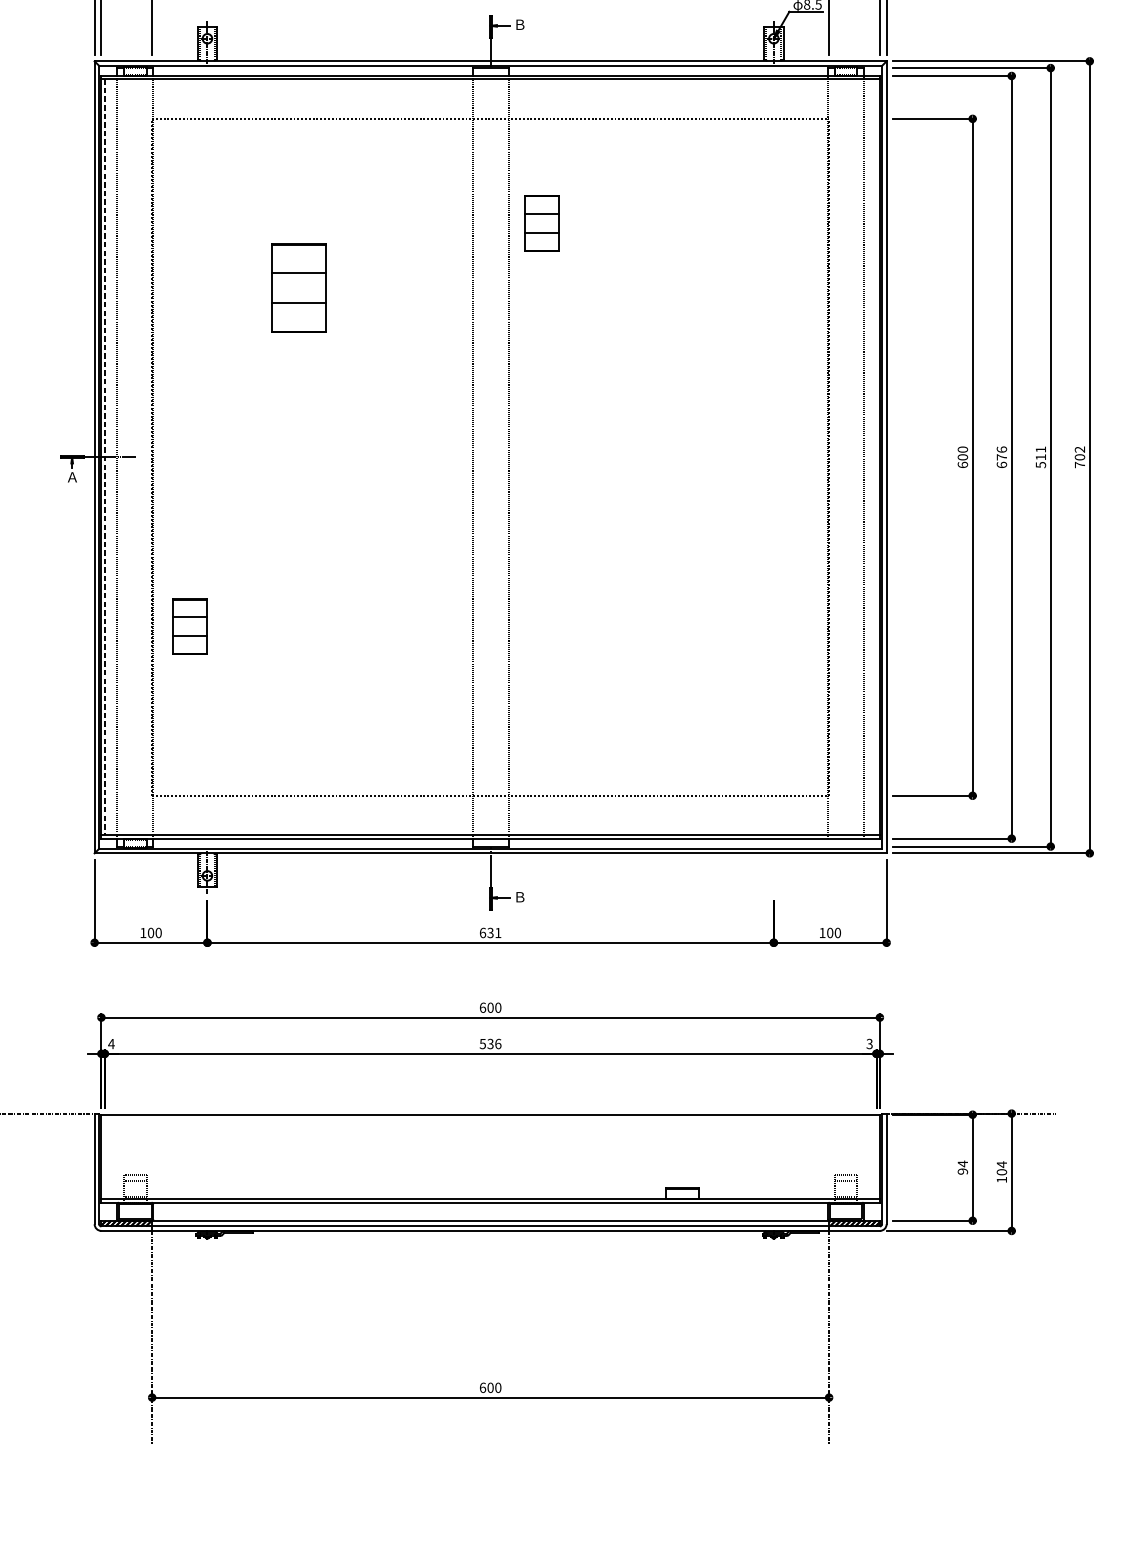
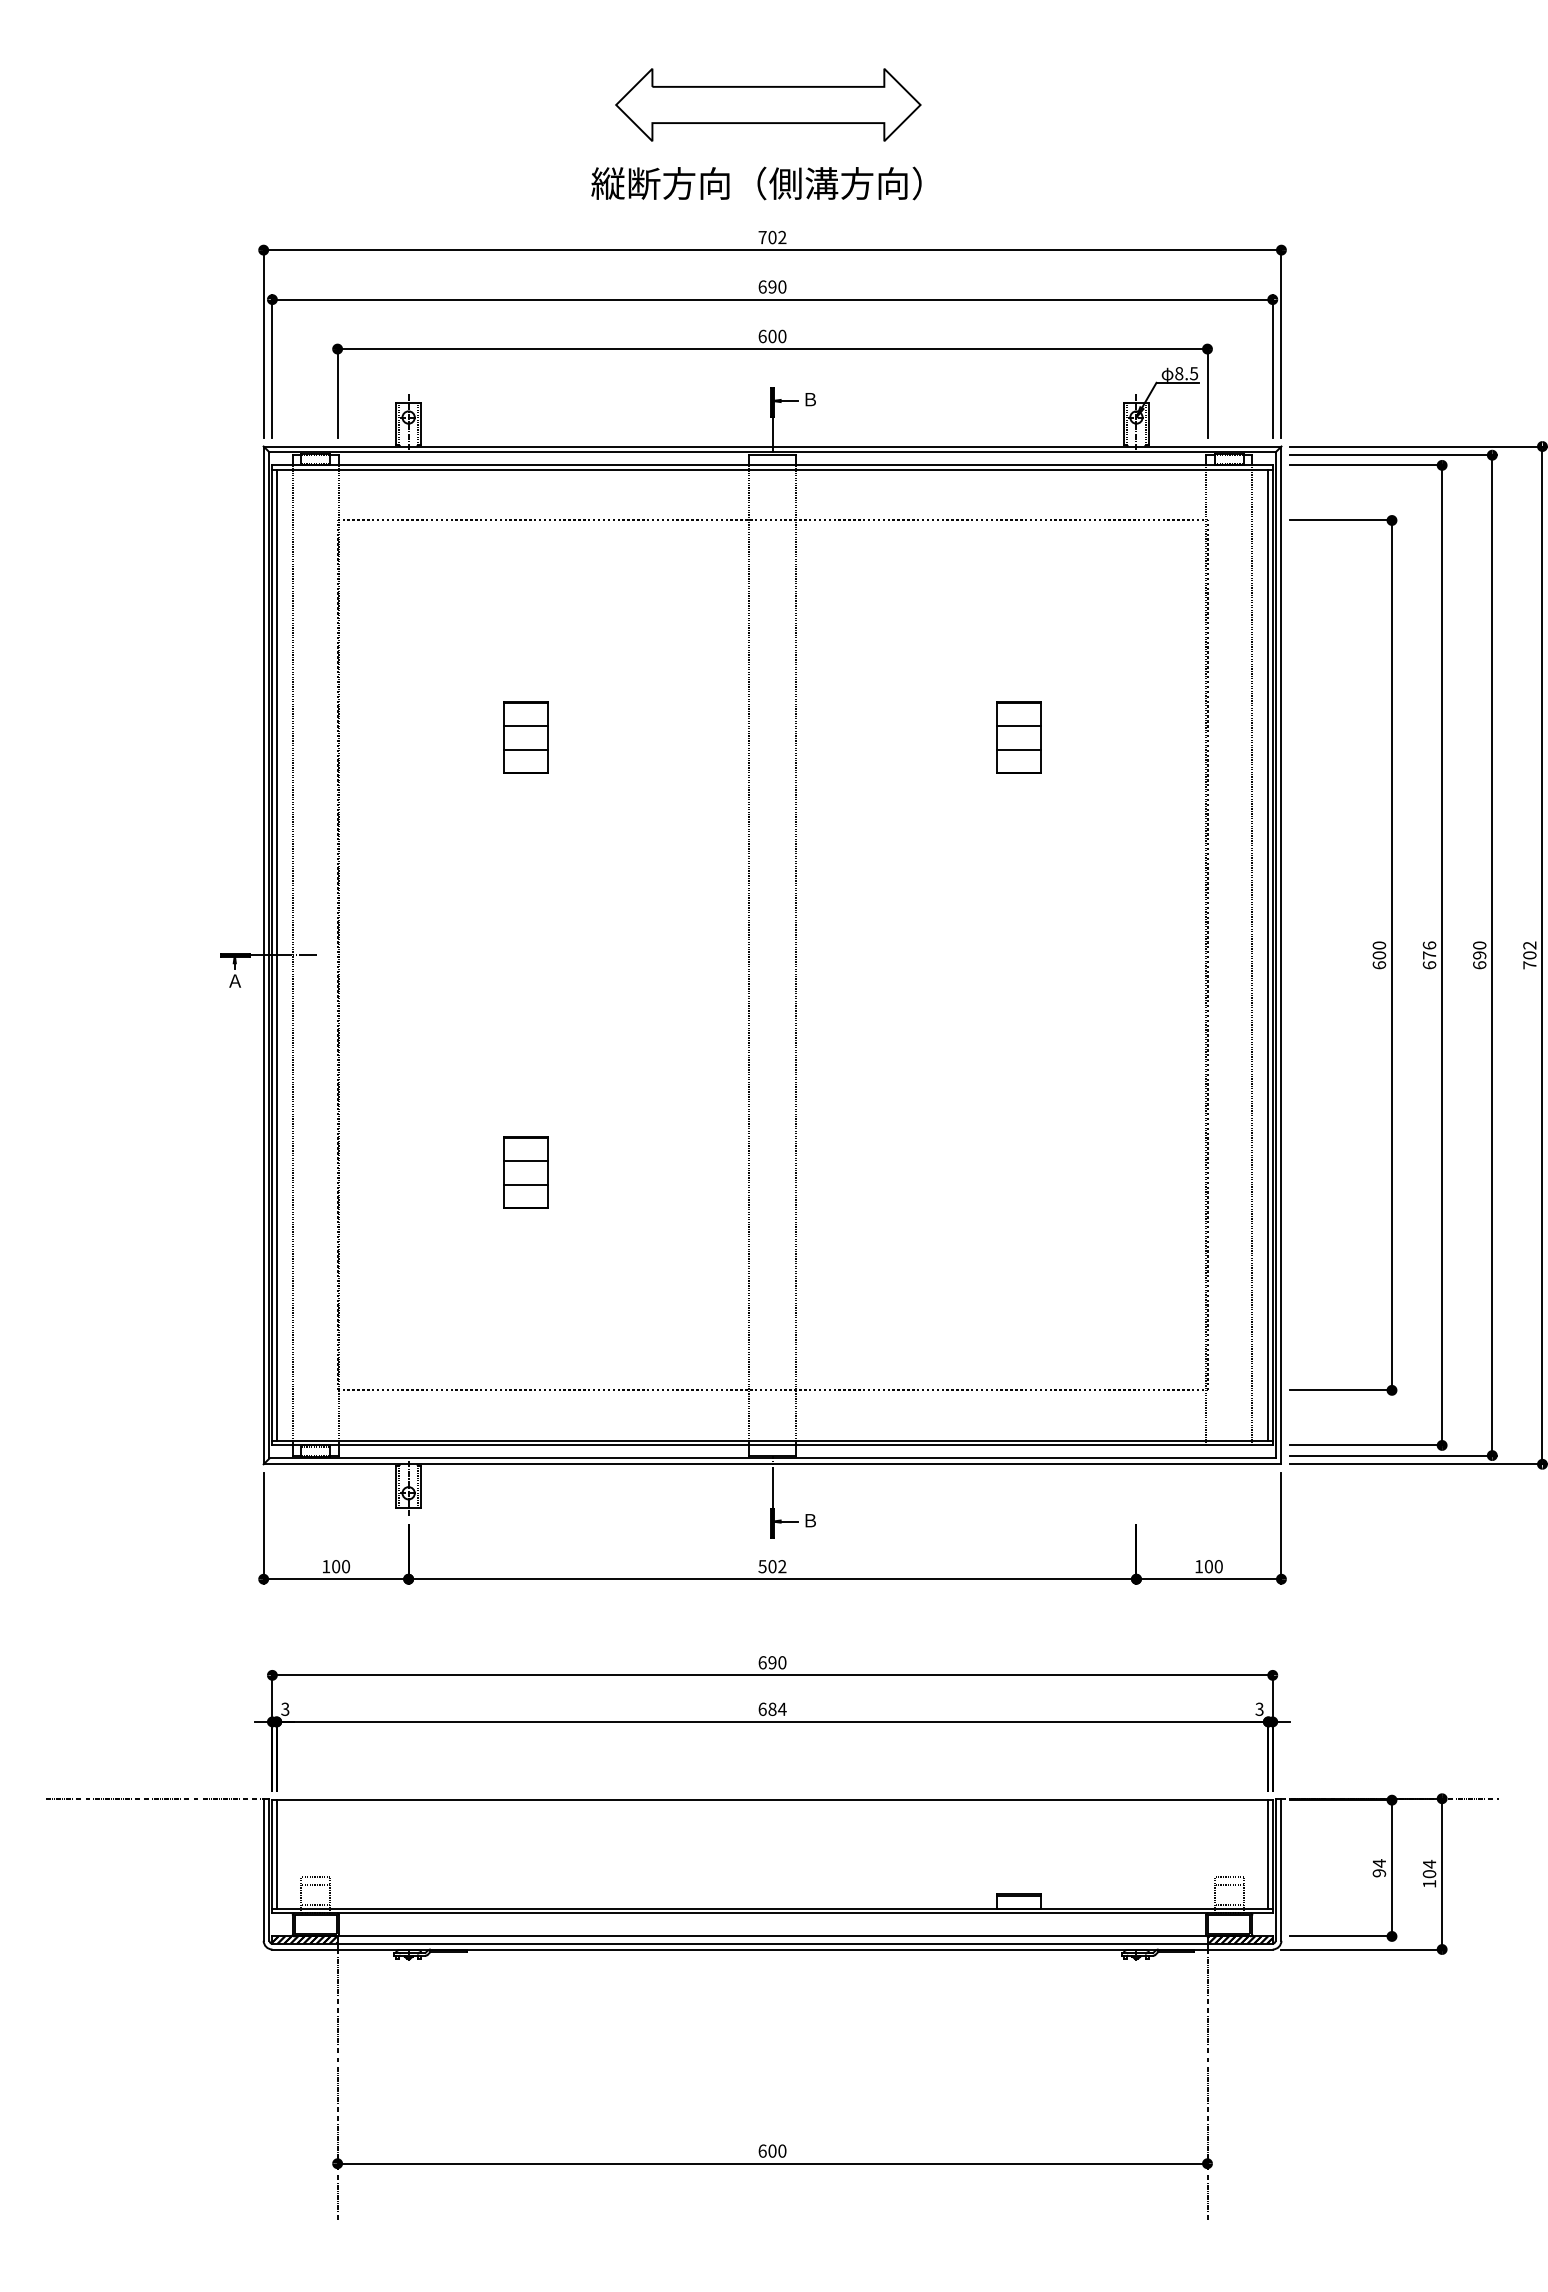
part: (541, 223) -> (1018, 737), moved
part: (298, 287) -> (525, 737), size x0.62
line: (104, 457) -> (276, 955), dashed -> solid
line: (876, 457) -> (1268, 955), added
text: (1040, 457) -> (1479, 955), 511 -> 690
part: (189, 626) -> (525, 1172), moved
text: (490, 932) -> (772, 1566), 631 -> 502
text: (490, 1007) -> (772, 1662), 600 -> 690
text: (110, 1043) -> (284, 1708), 4 -> 3
text: (490, 1043) -> (772, 1708), 536 -> 684
line: (104, 1157) -> (276, 1854), added
line: (876, 1157) -> (1268, 1854), added

